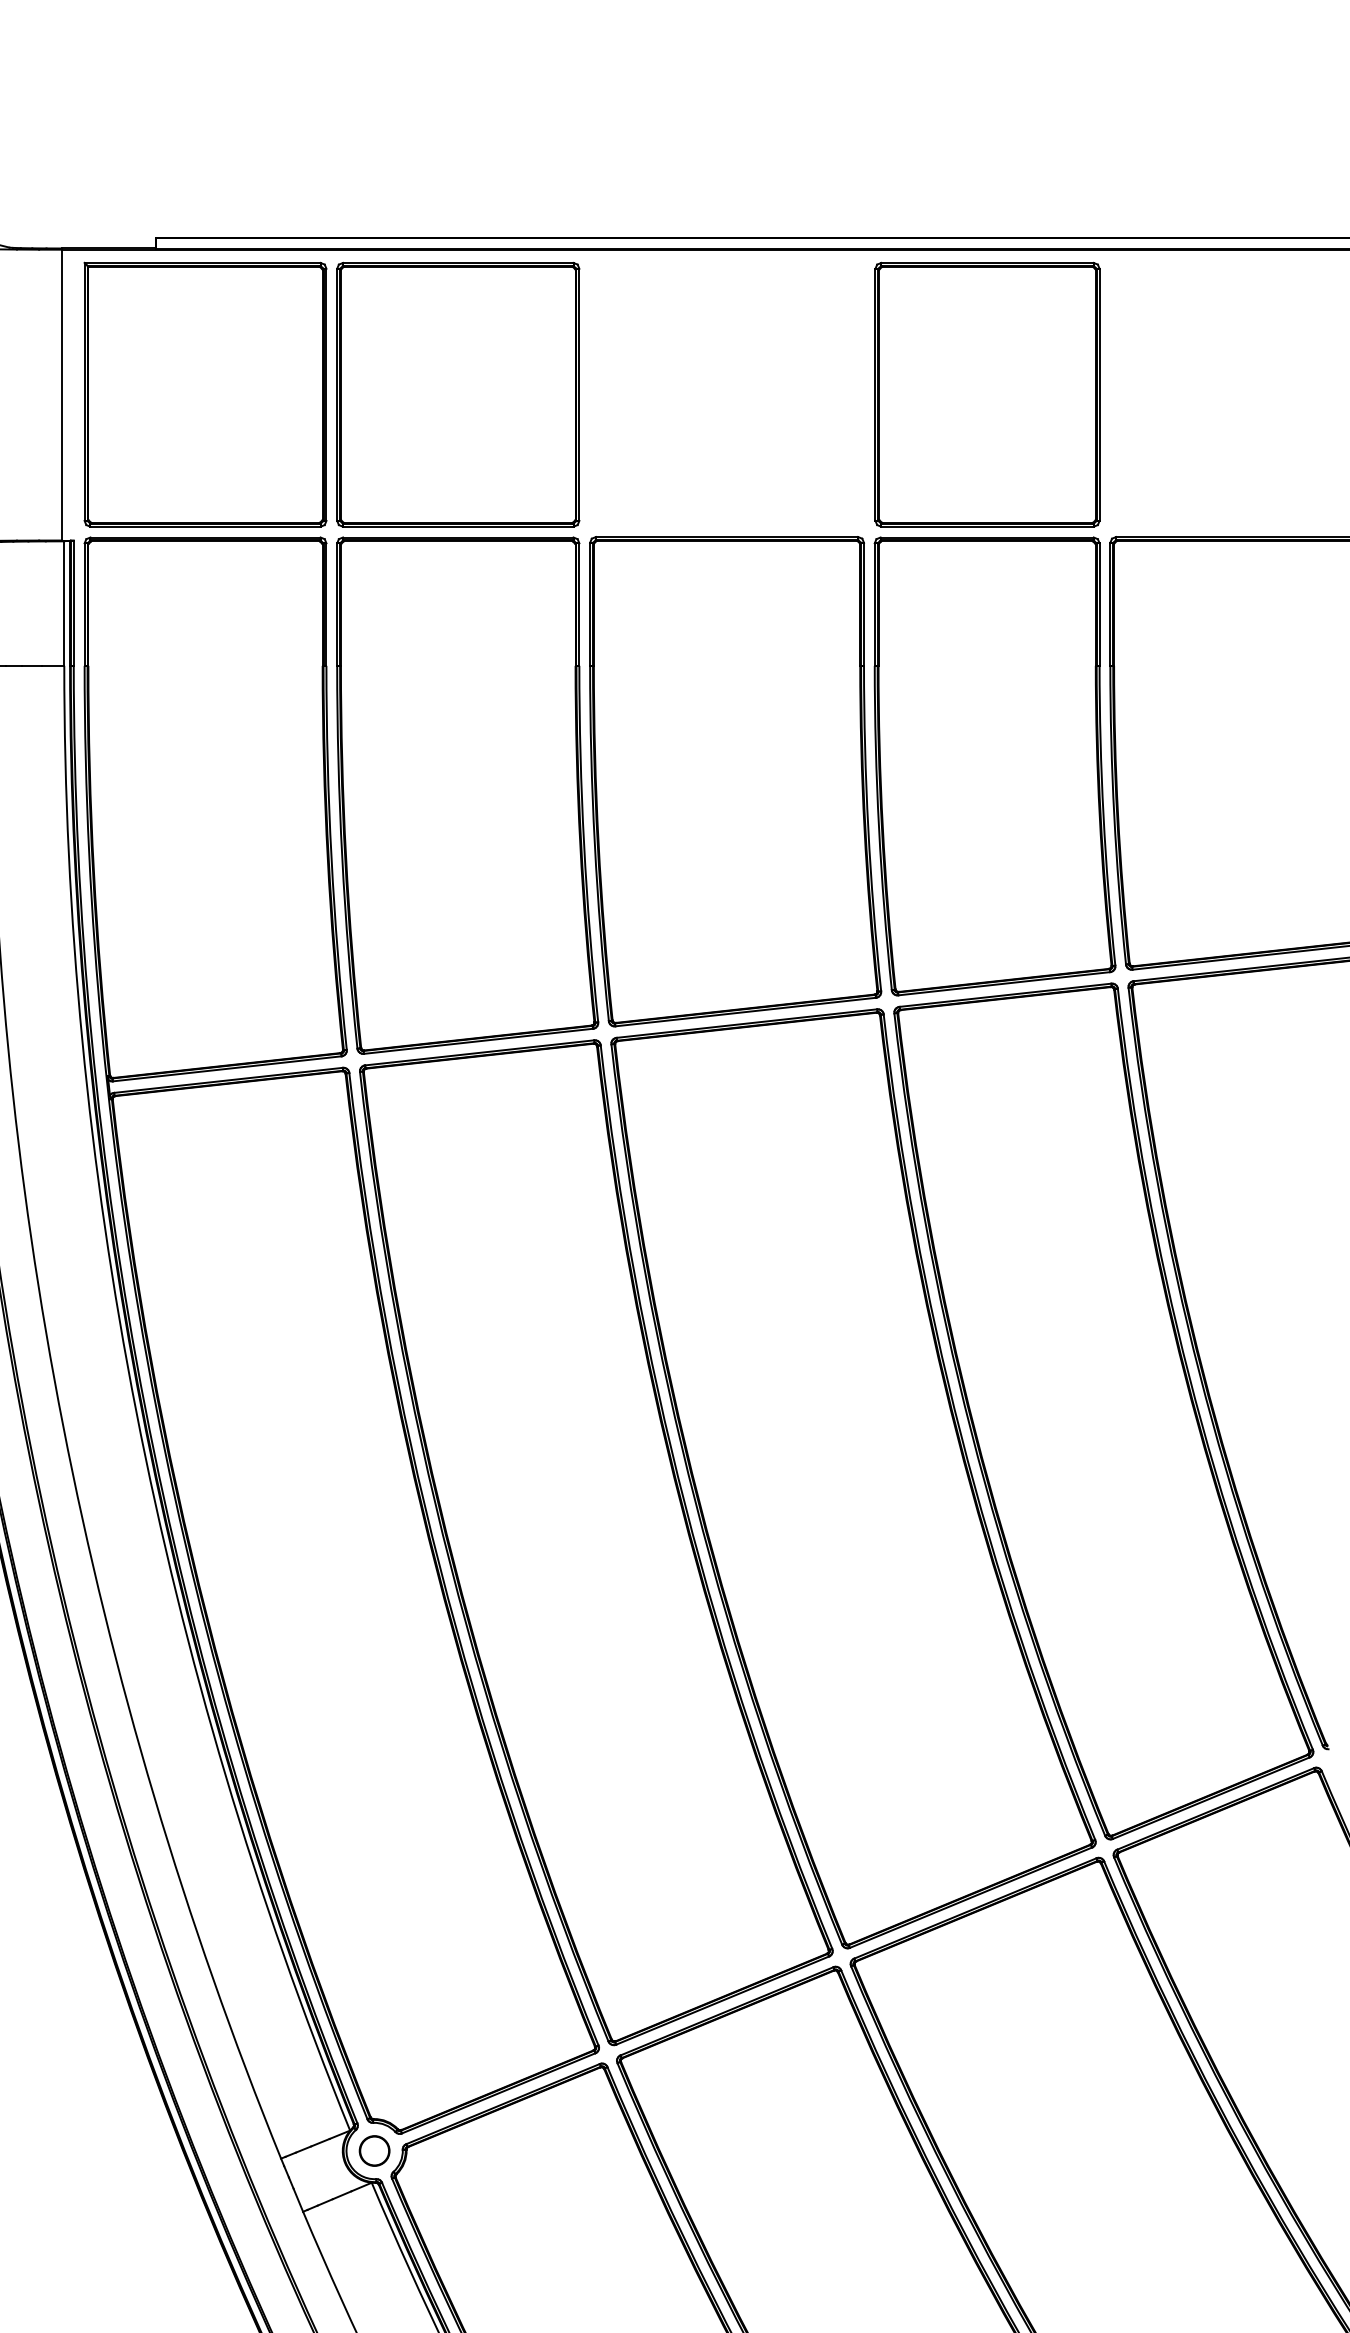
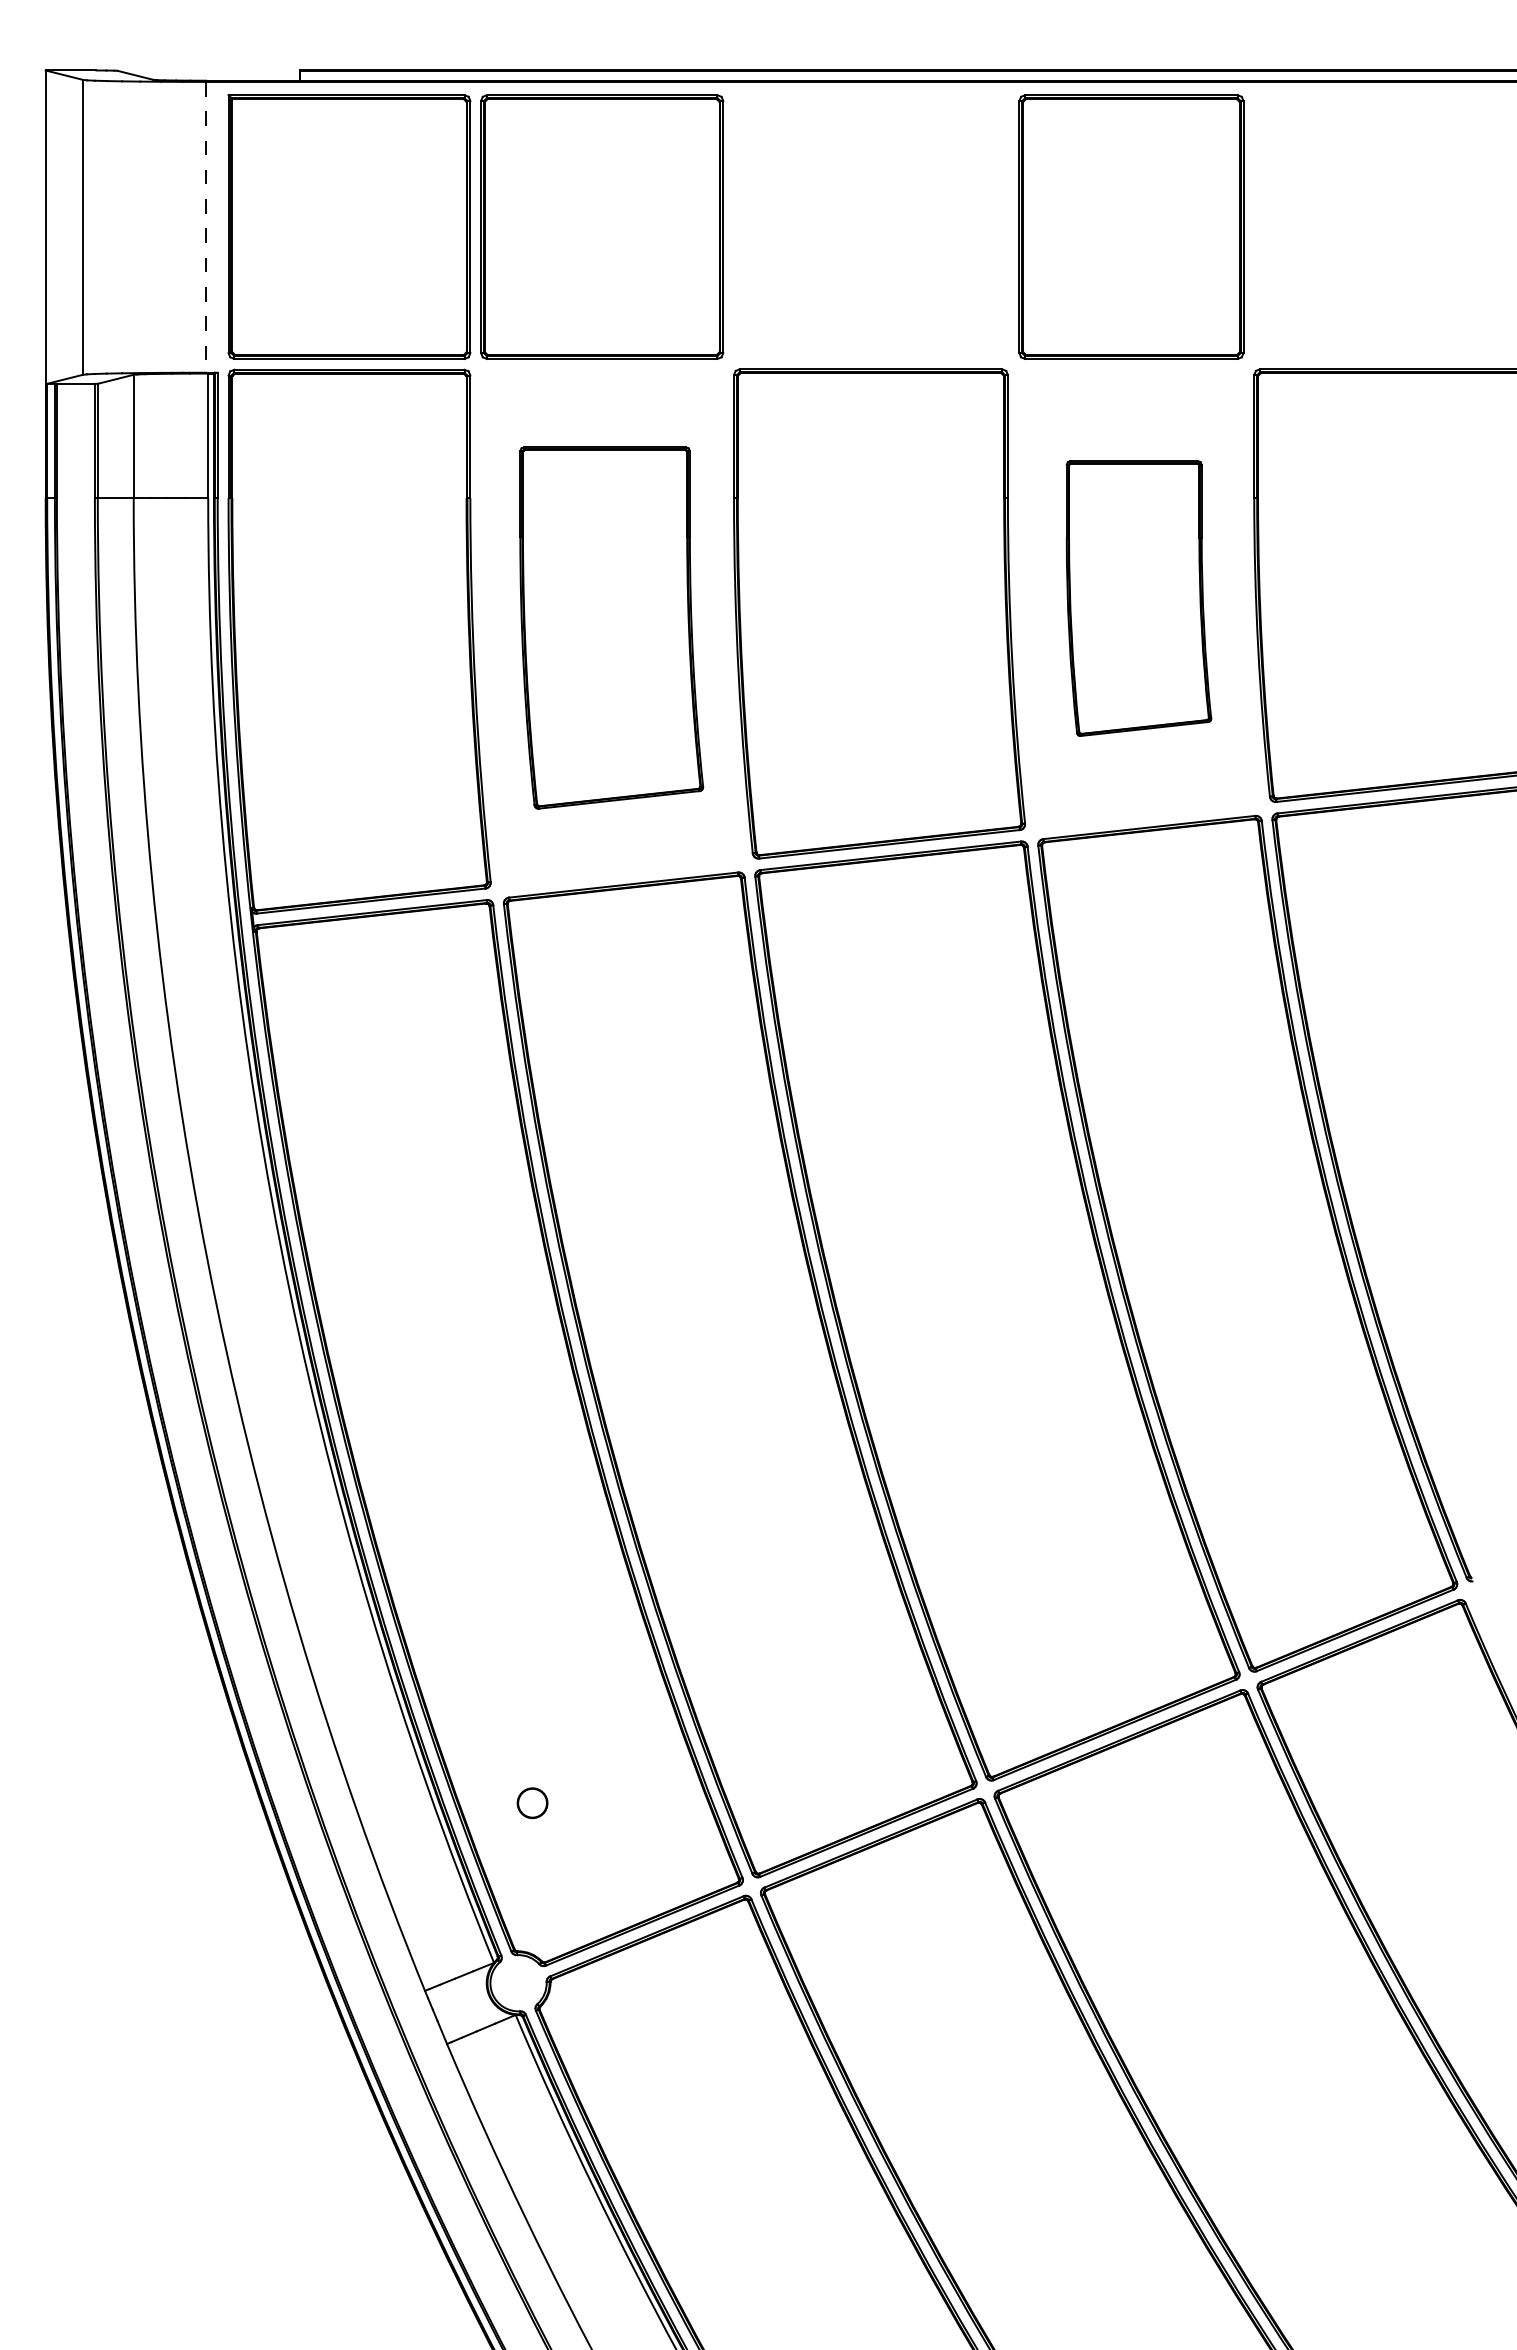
line: (62, 395) -> (206, 227), solid -> dashed
part: (994, 766) -> (1138, 598), size x0.6
part: (467, 795) -> (611, 627), size x0.7
part: (374, 2151) -> (532, 1803), moved

